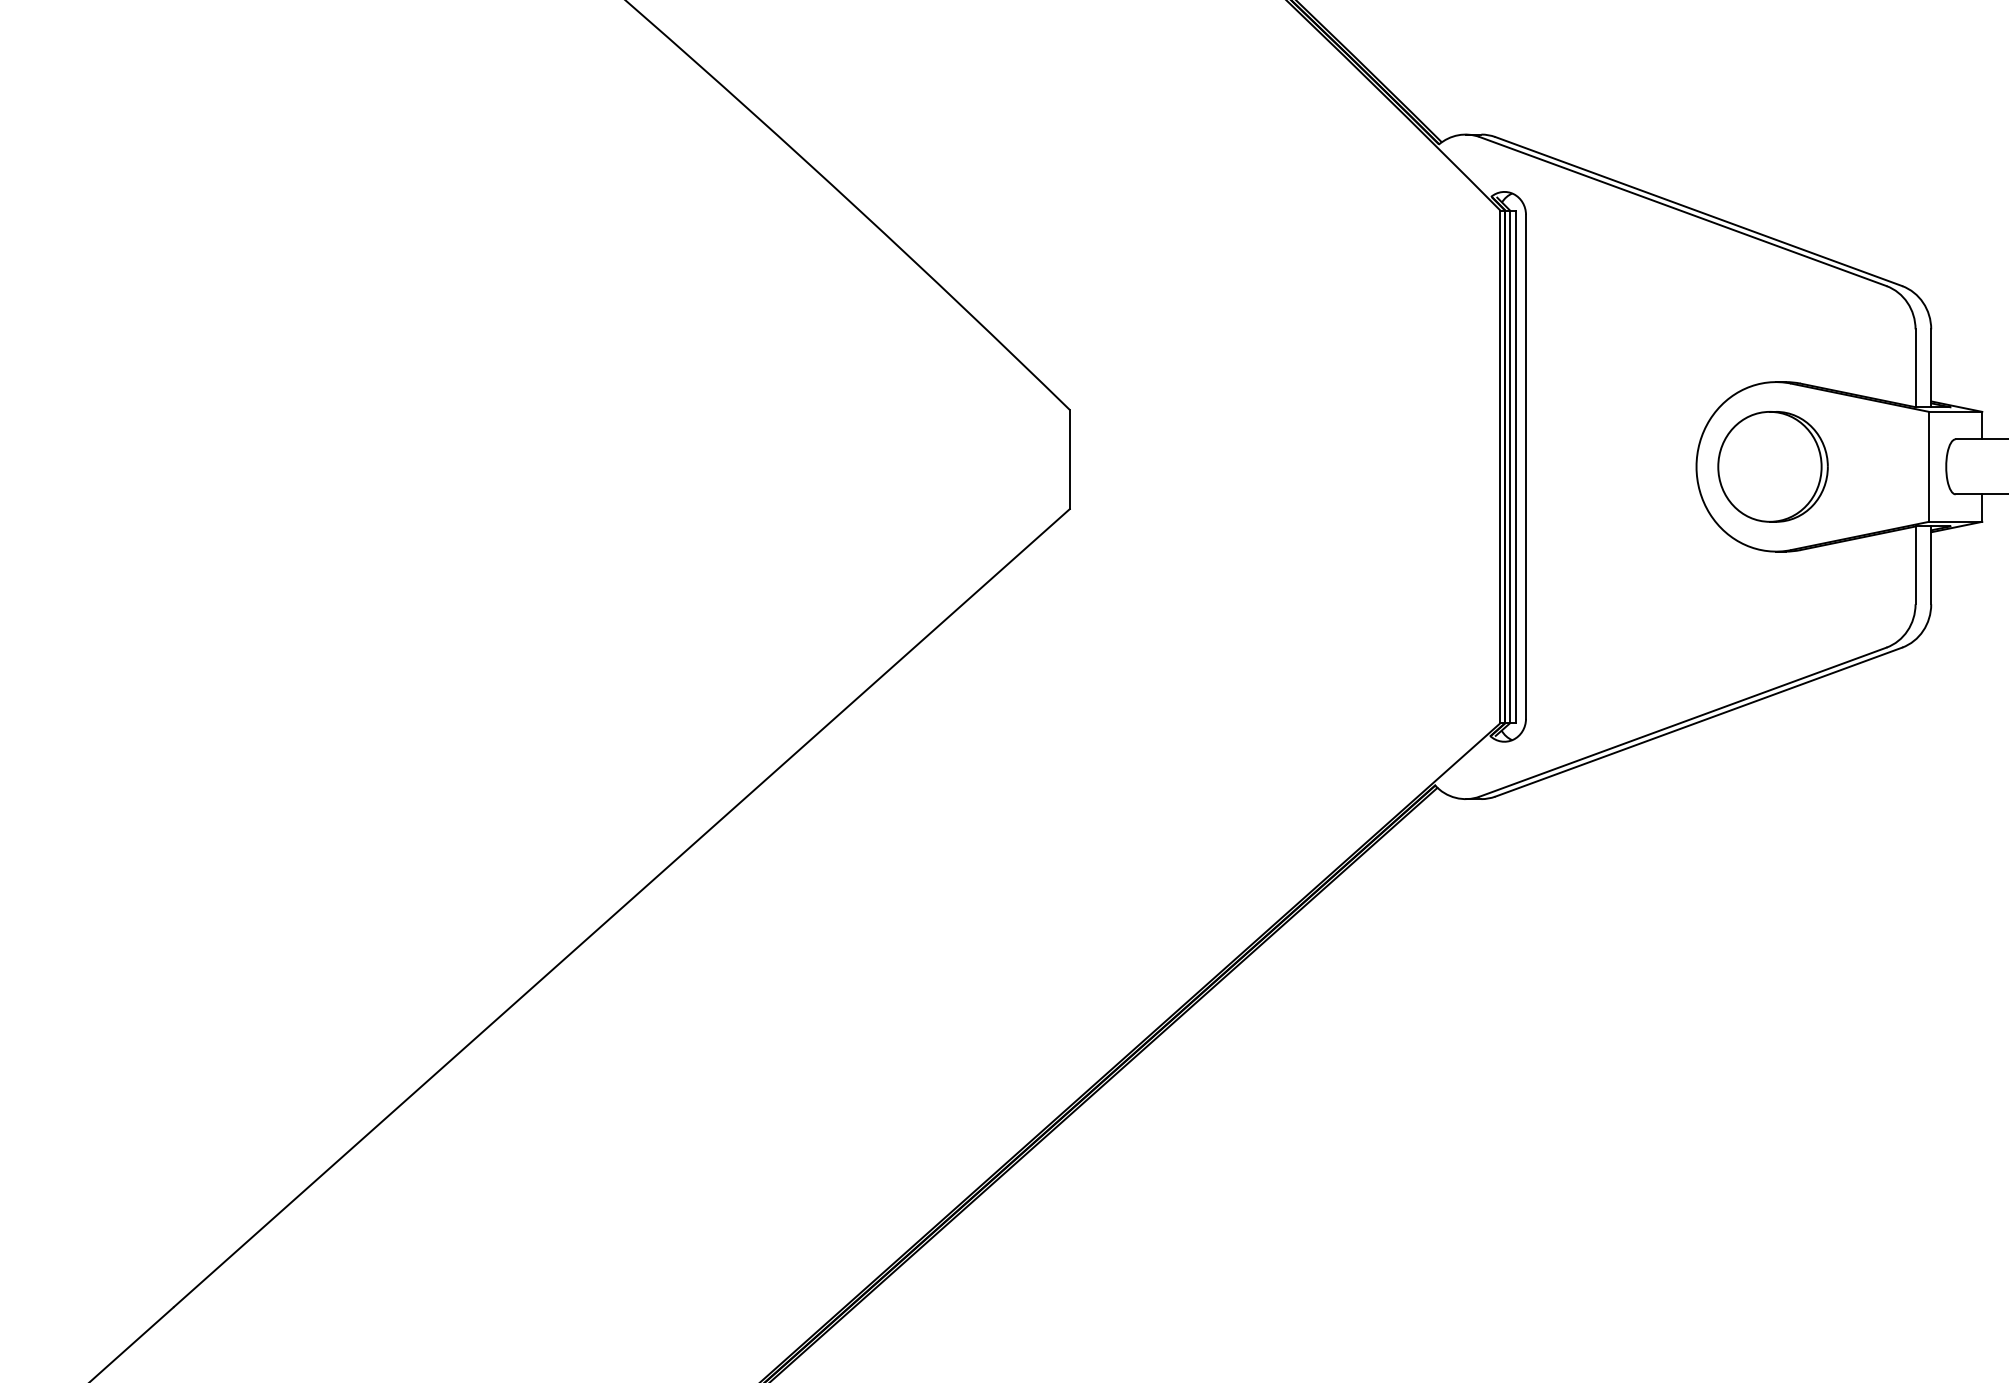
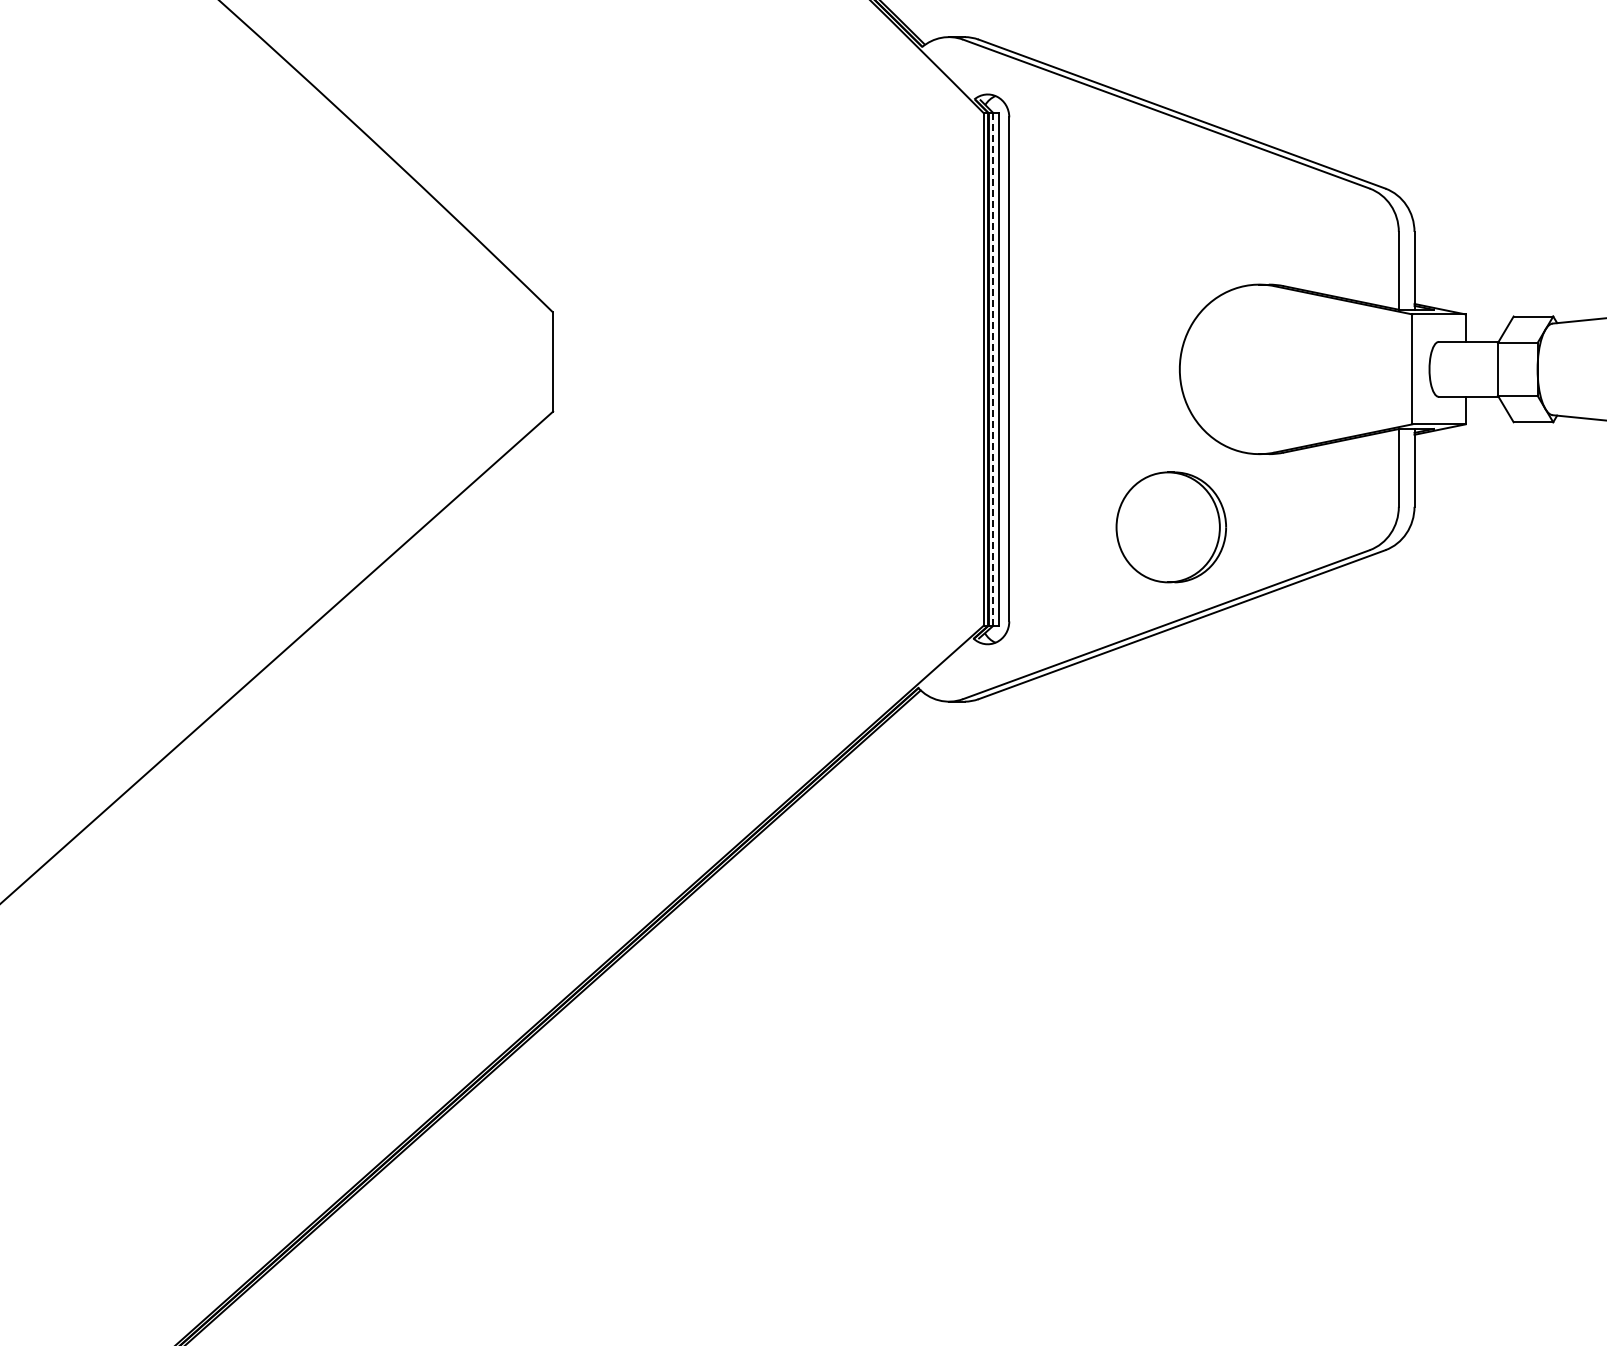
part: (1772, 466) -> (1170, 527), moved
line: (1510, 467) -> (993, 370), solid -> dashed

